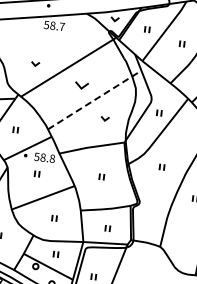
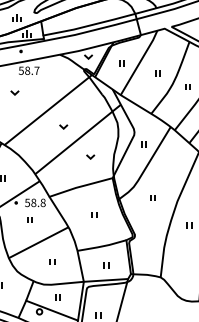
part: (35, 63) -> (14, 92), moved
part: (81, 85) -> (63, 126), size x0.62
line: (95, 100) -> (78, 139), dashed -> solid

